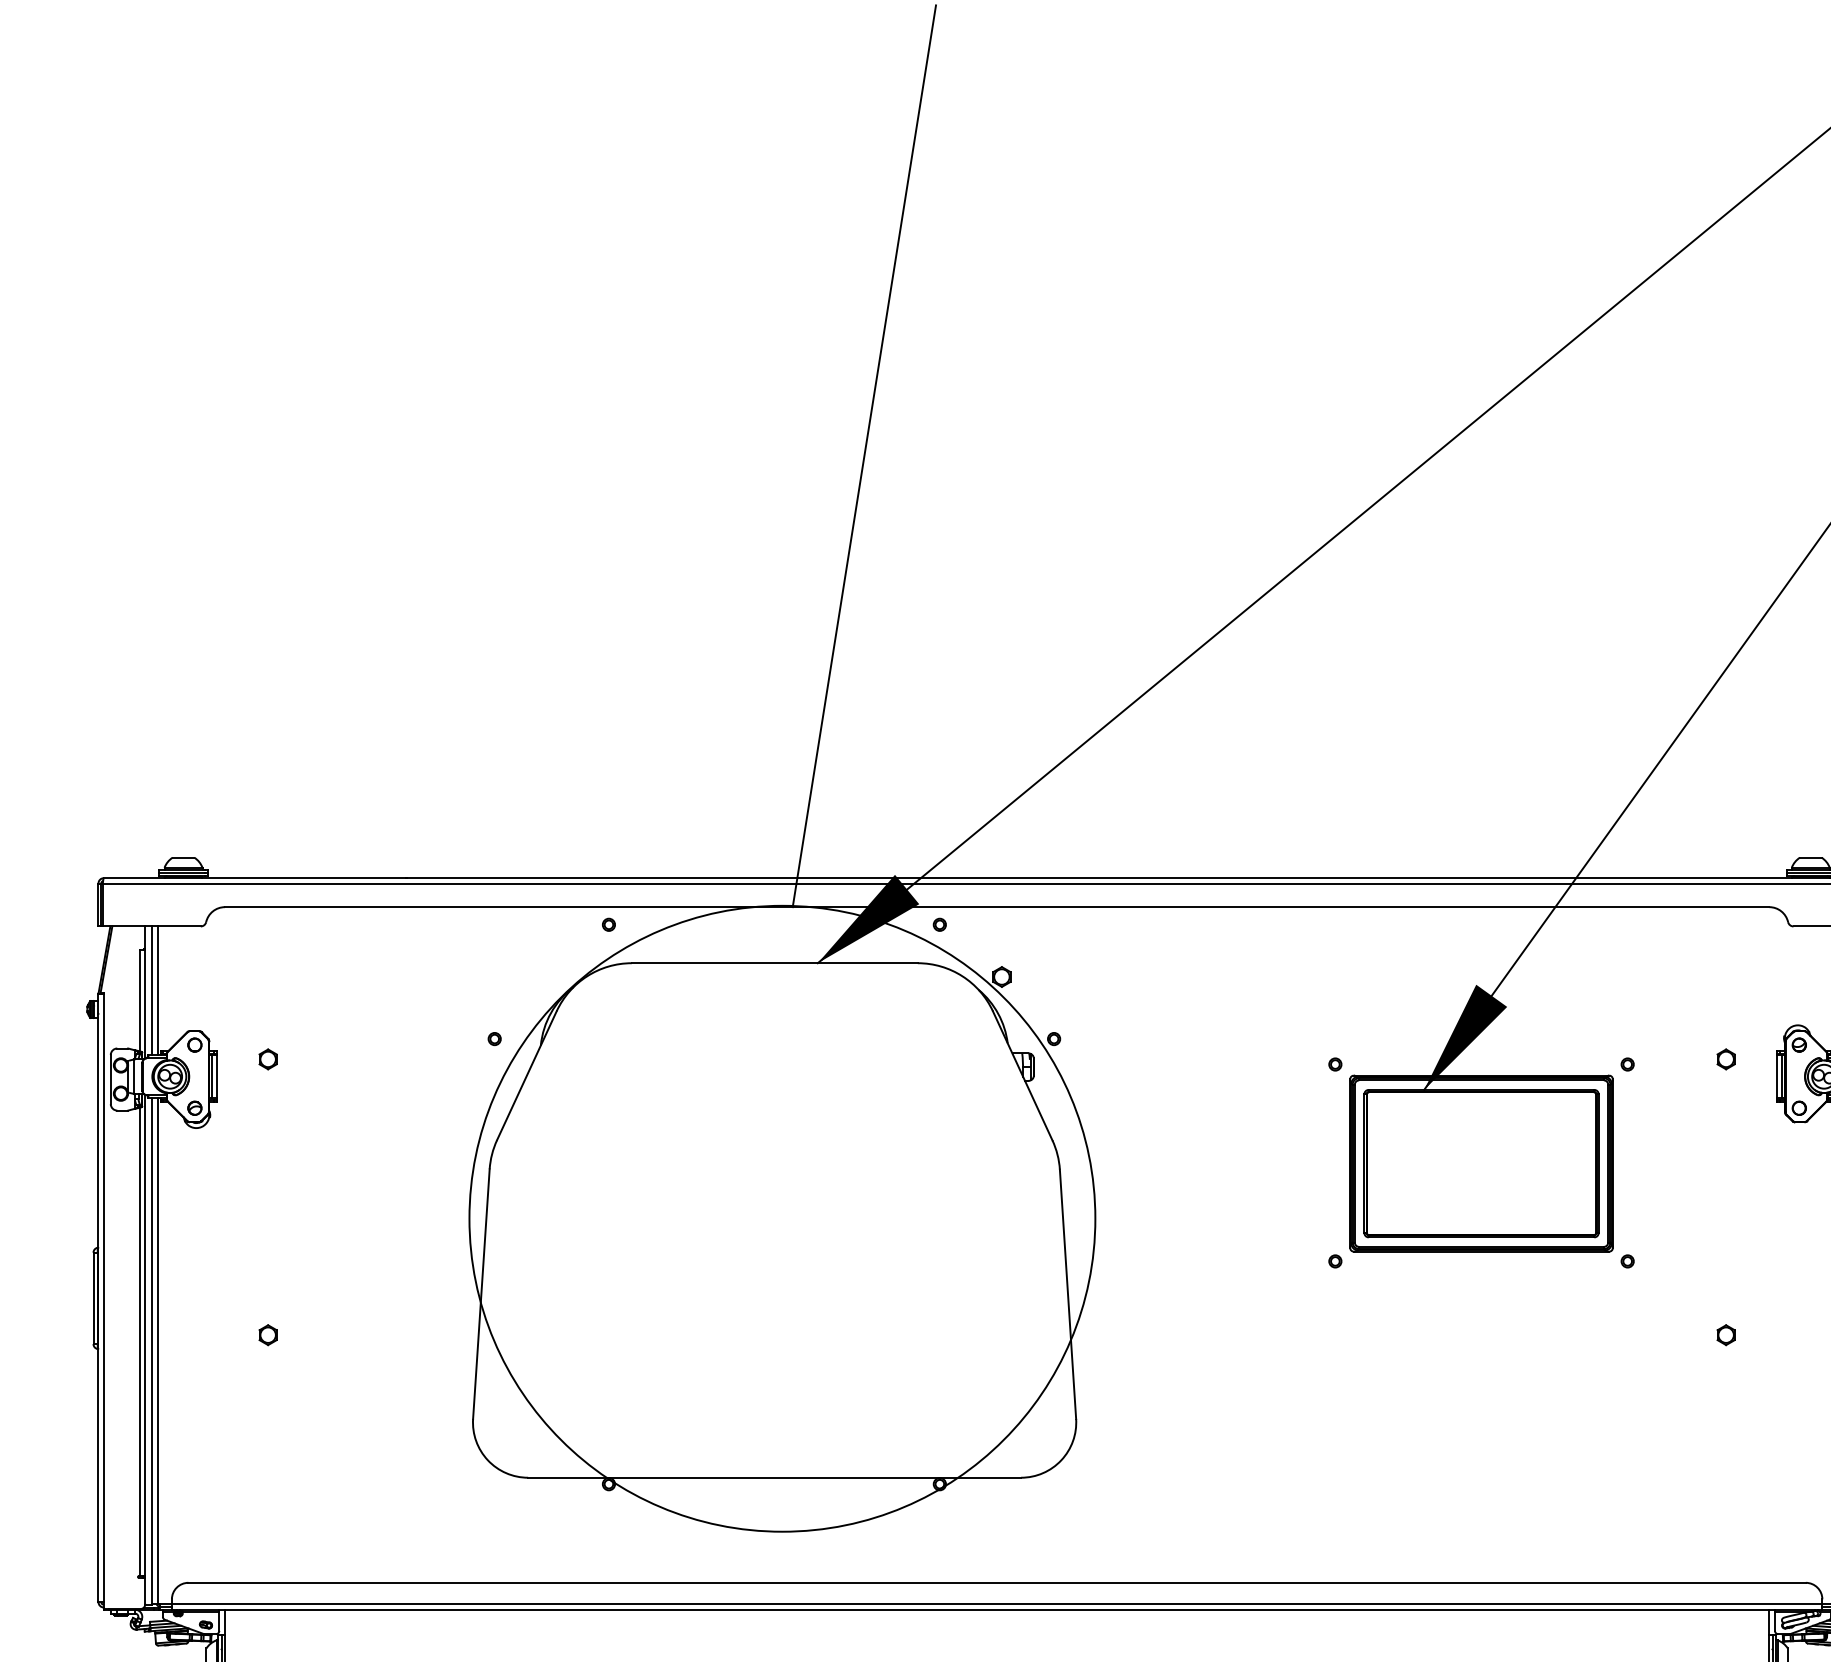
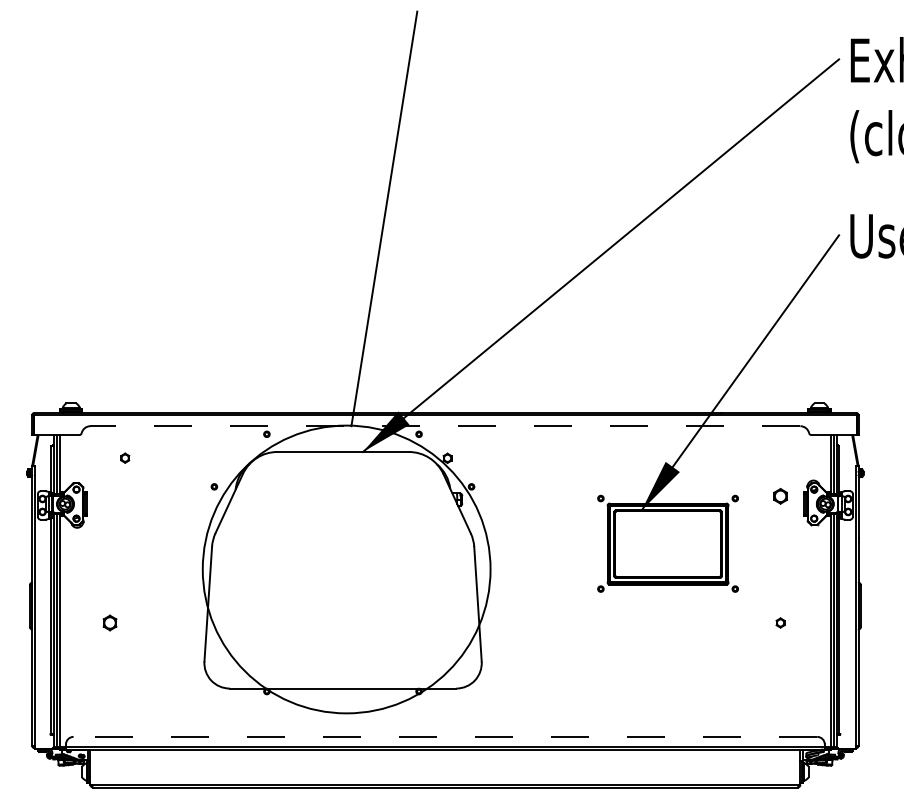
line: (995, 907) -> (444, 426), solid -> dashed
part: (268, 1057) -> (125, 457), moved
part: (1725, 1057) -> (780, 495), size x1.6
part: (268, 1334) -> (110, 622), size x1.6
line: (997, 1582) -> (445, 736), solid -> dashed

